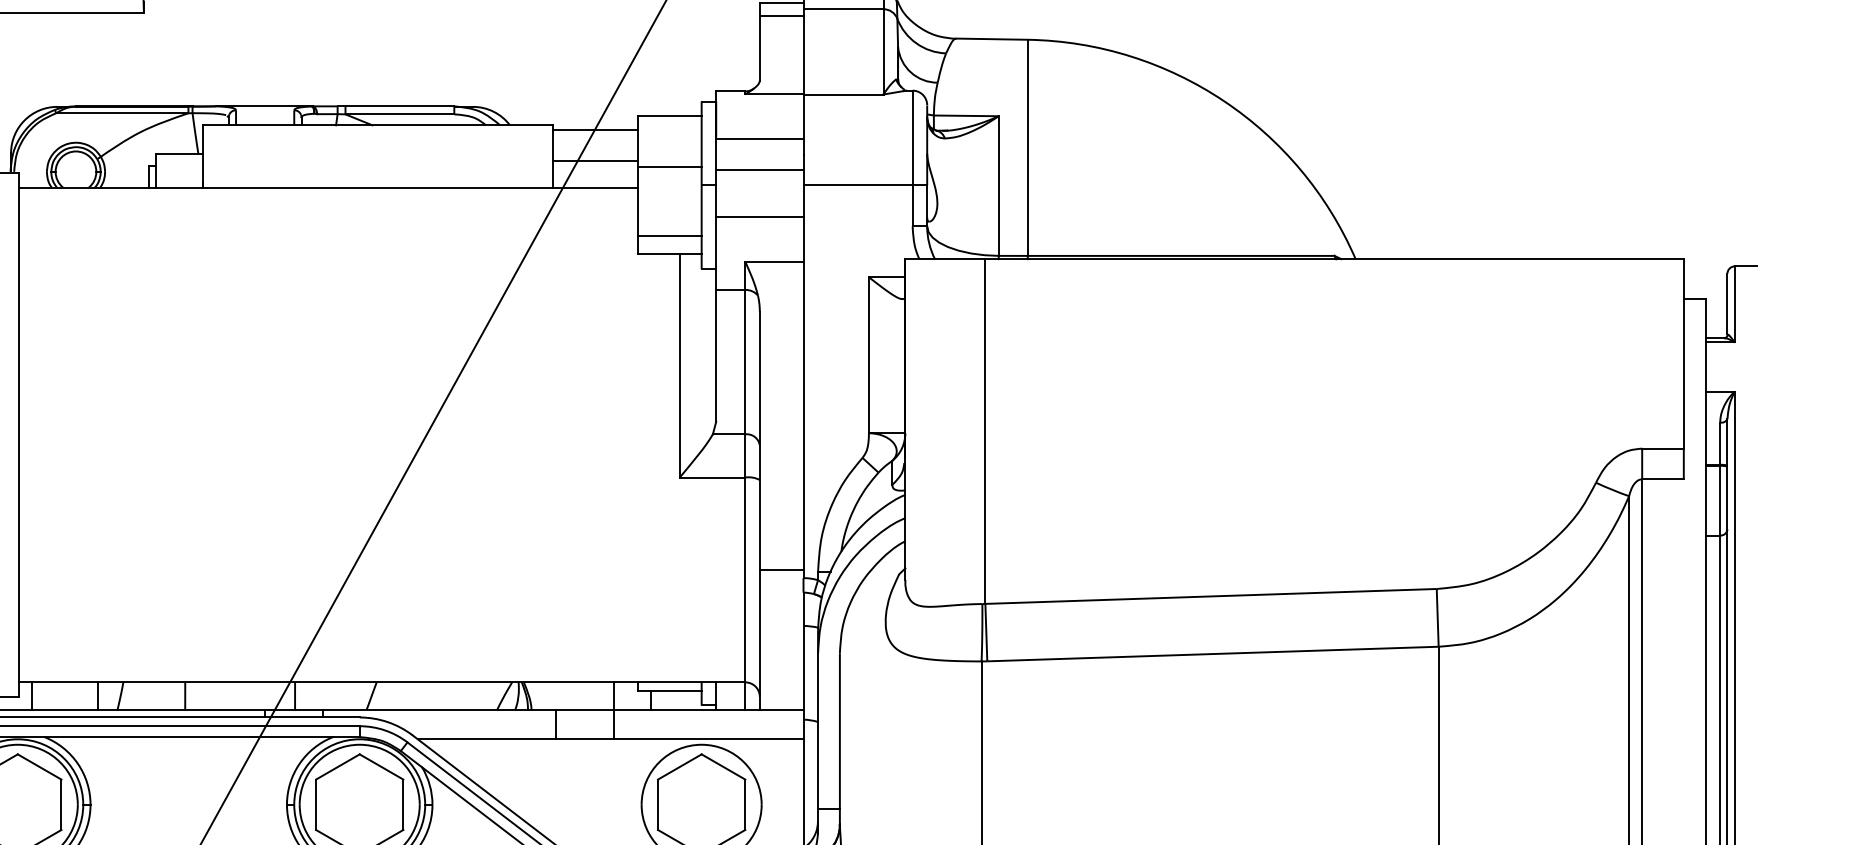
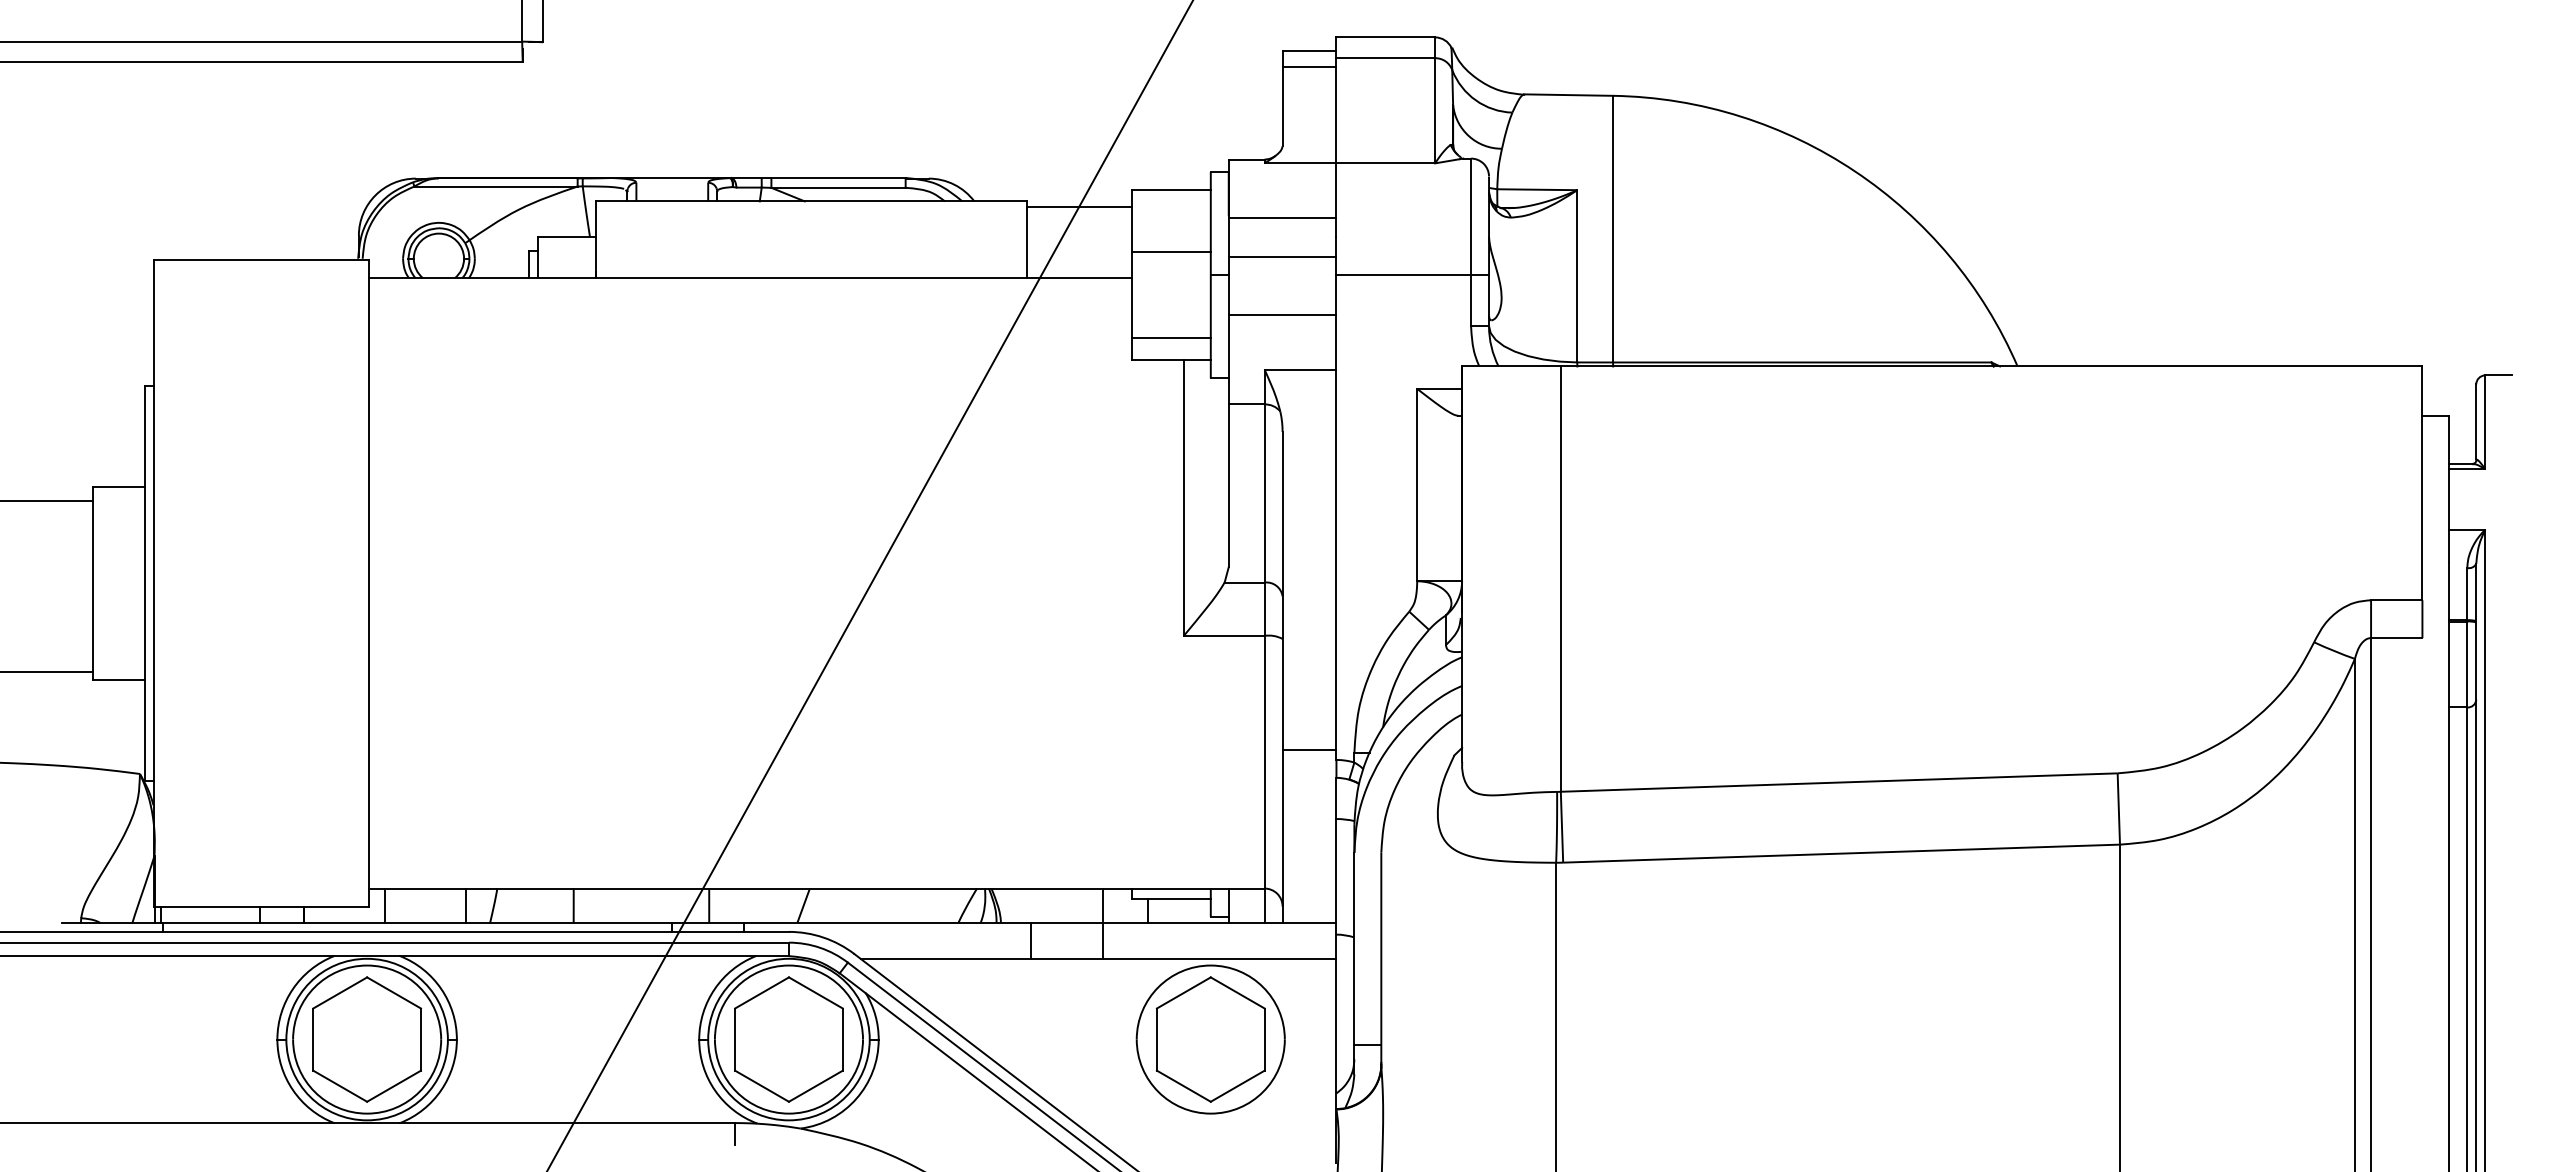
line: (594, 160) -> (1078, 244), removed

